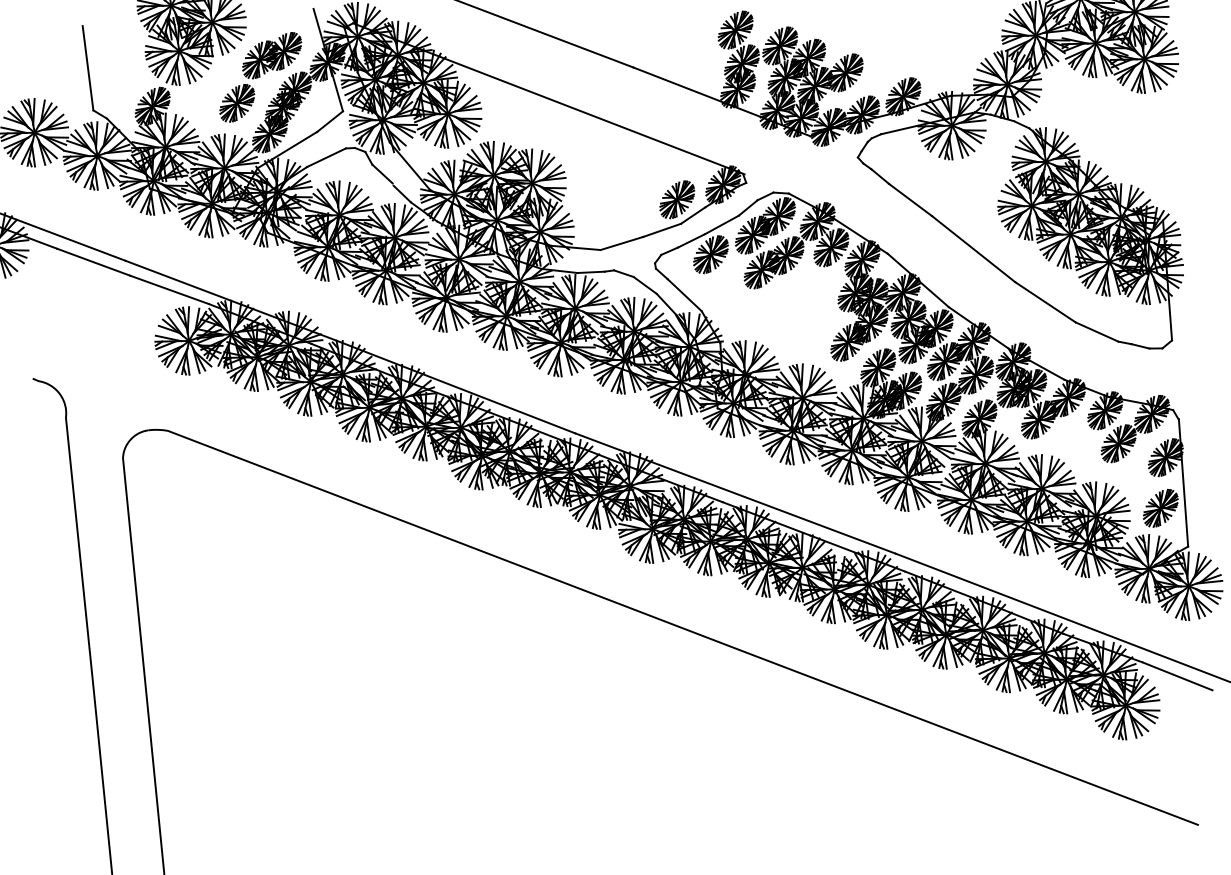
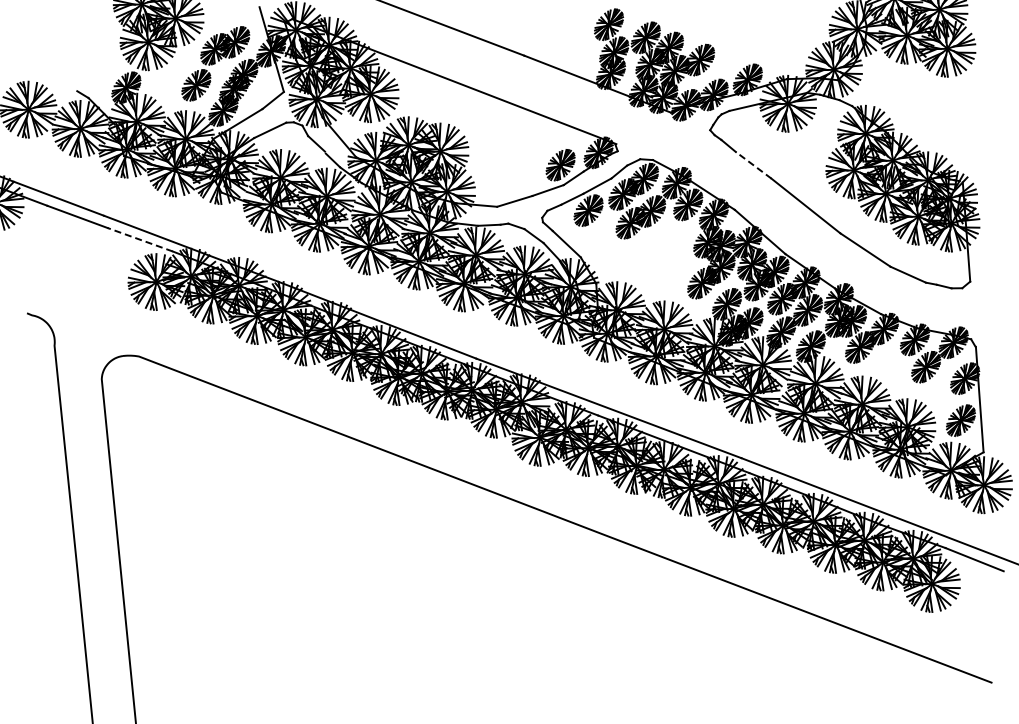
line: (87, 68) -> (72, 56), removed
line: (910, 200) -> (753, 165), solid -> dashed
line: (169, 289) -> (140, 239), solid -> dashed

